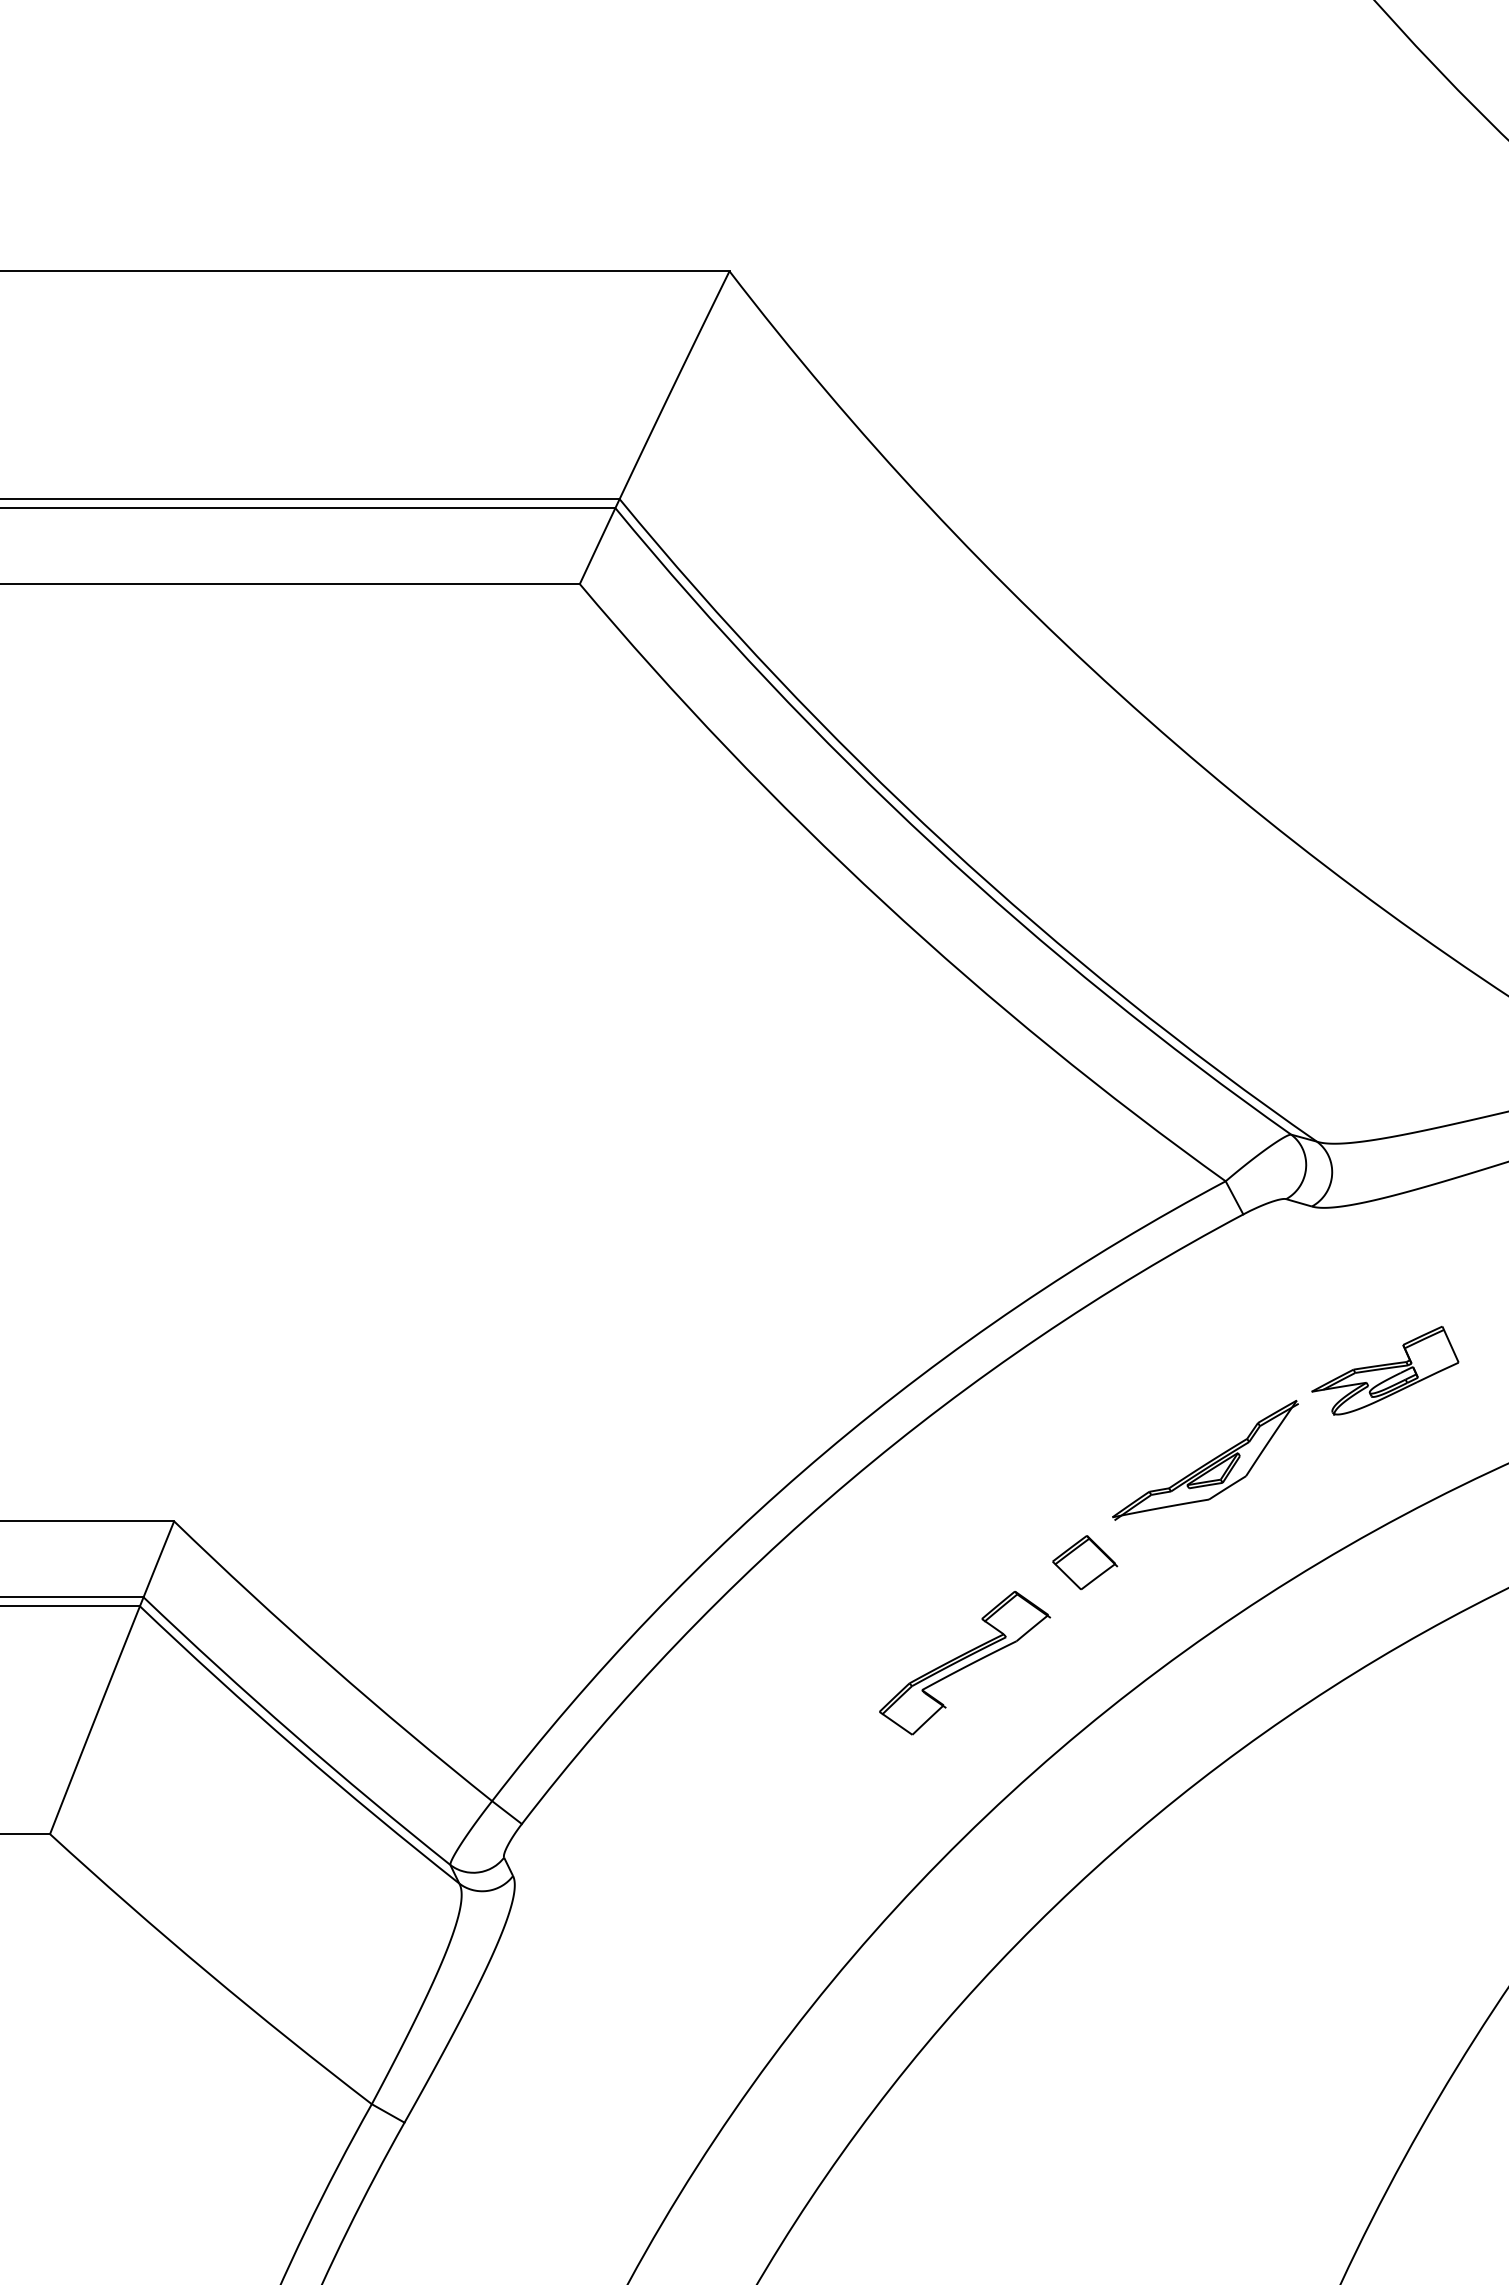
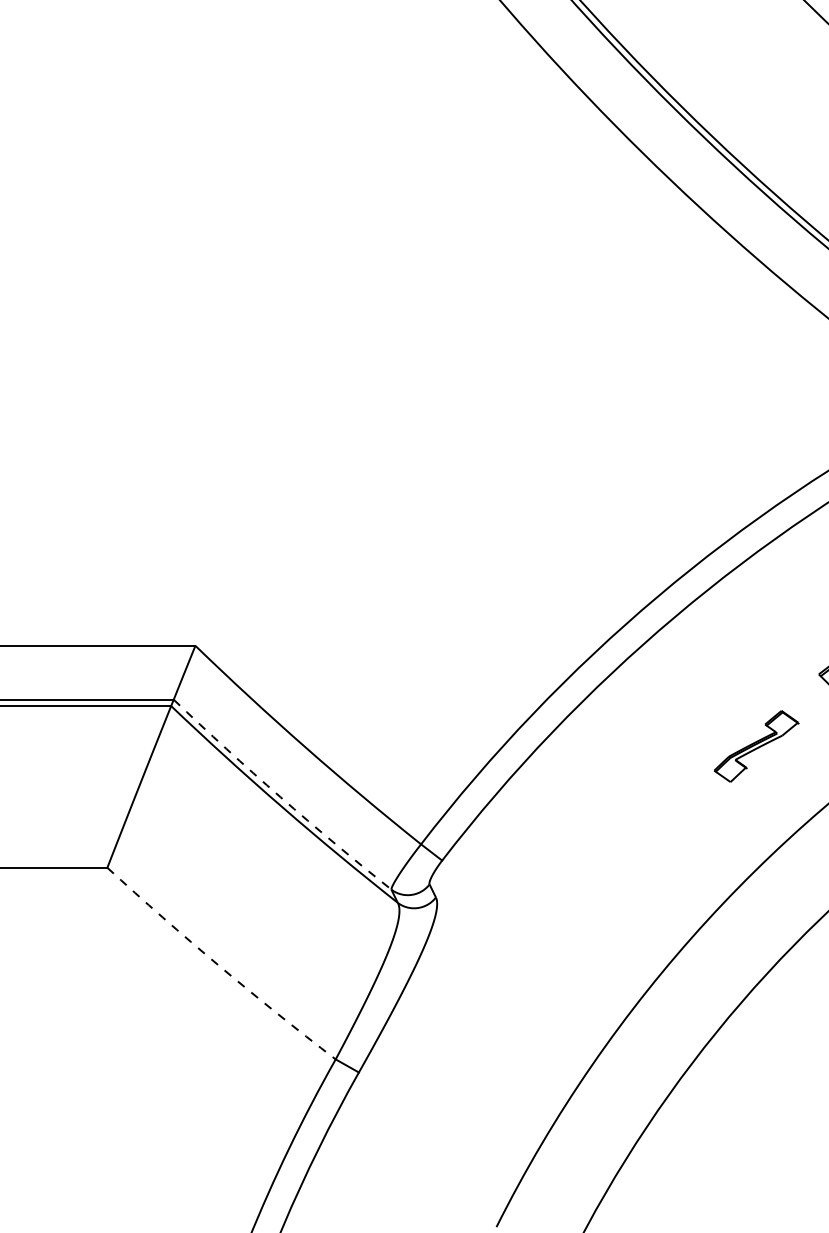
part: (965, 1663) -> (756, 746), size x0.7
arc: (293, 1734) -> (280, 797), solid -> dashed
arc: (207, 1972) -> (219, 965), solid -> dashed

